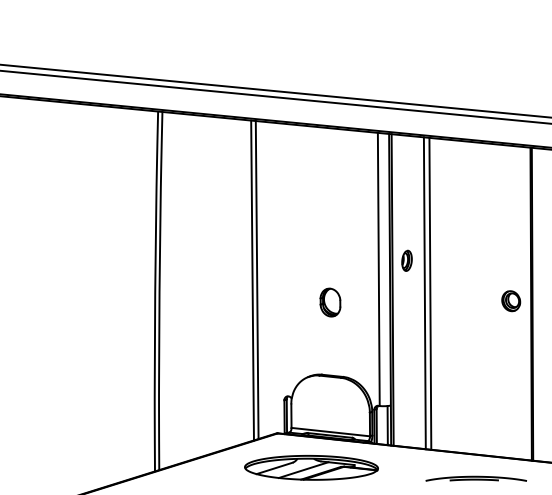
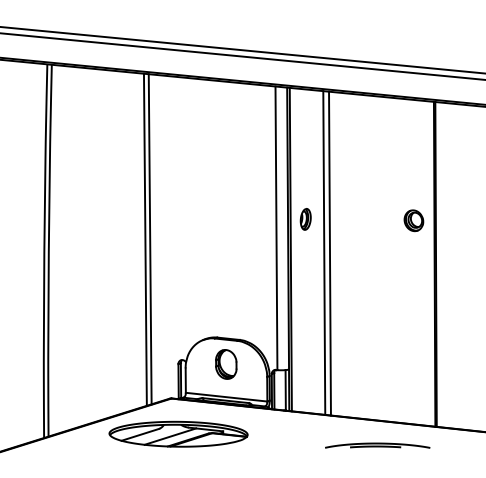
part: (511, 301) -> (414, 221), moved
part: (330, 302) -> (226, 364), moved
part: (311, 467) -> (178, 433), moved

